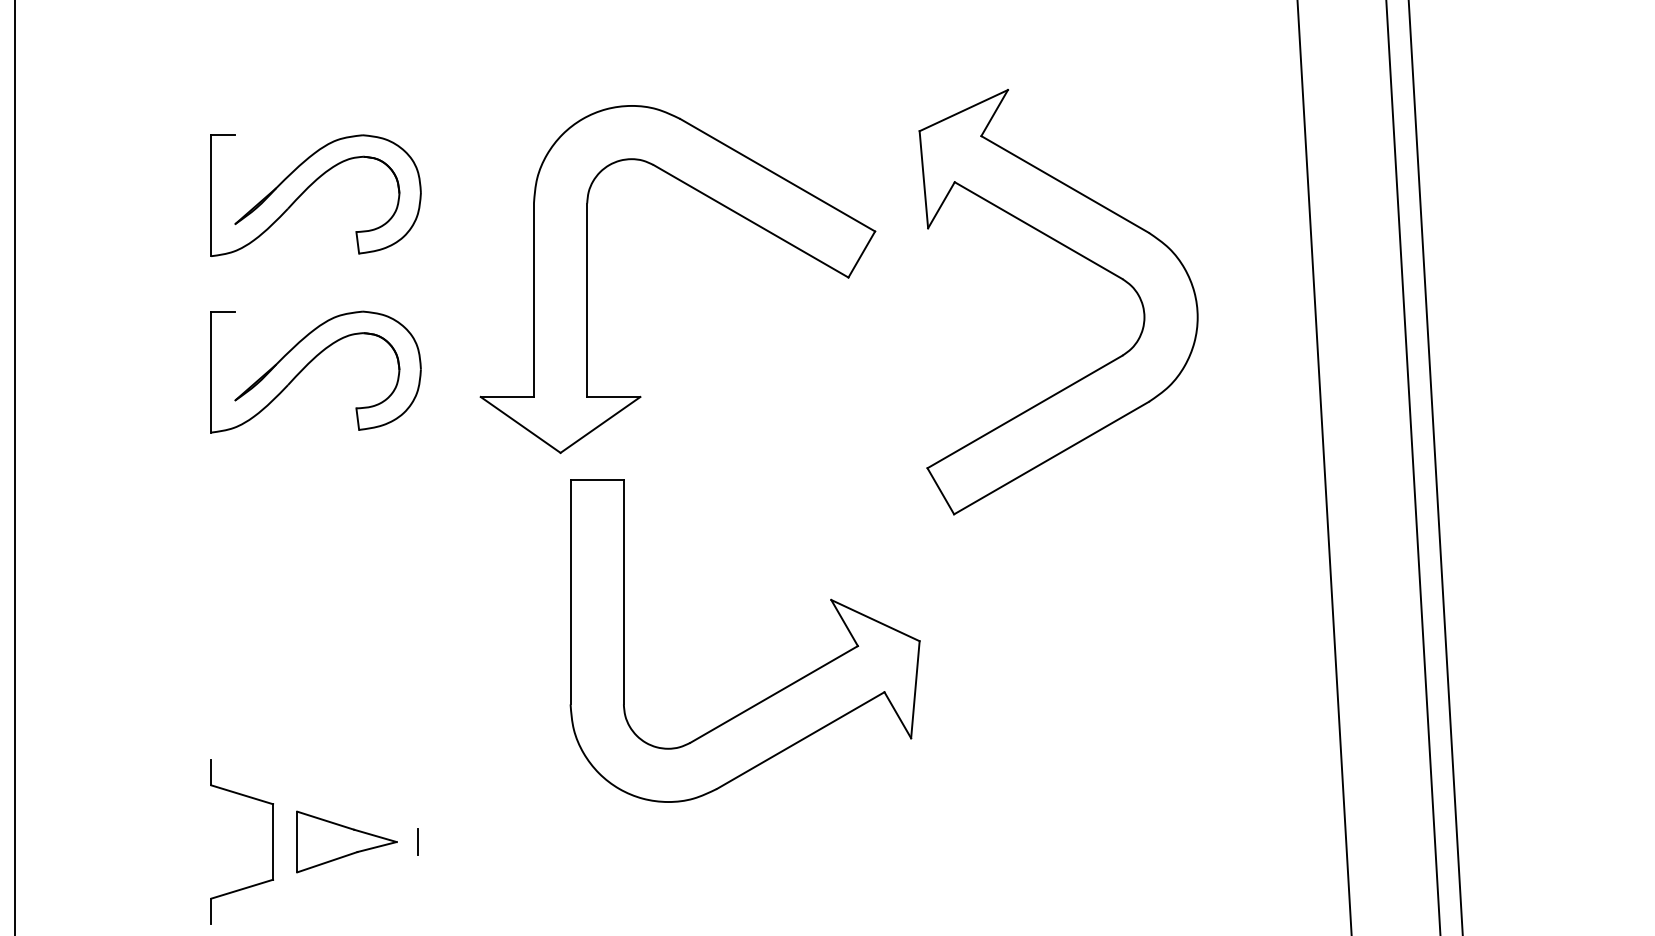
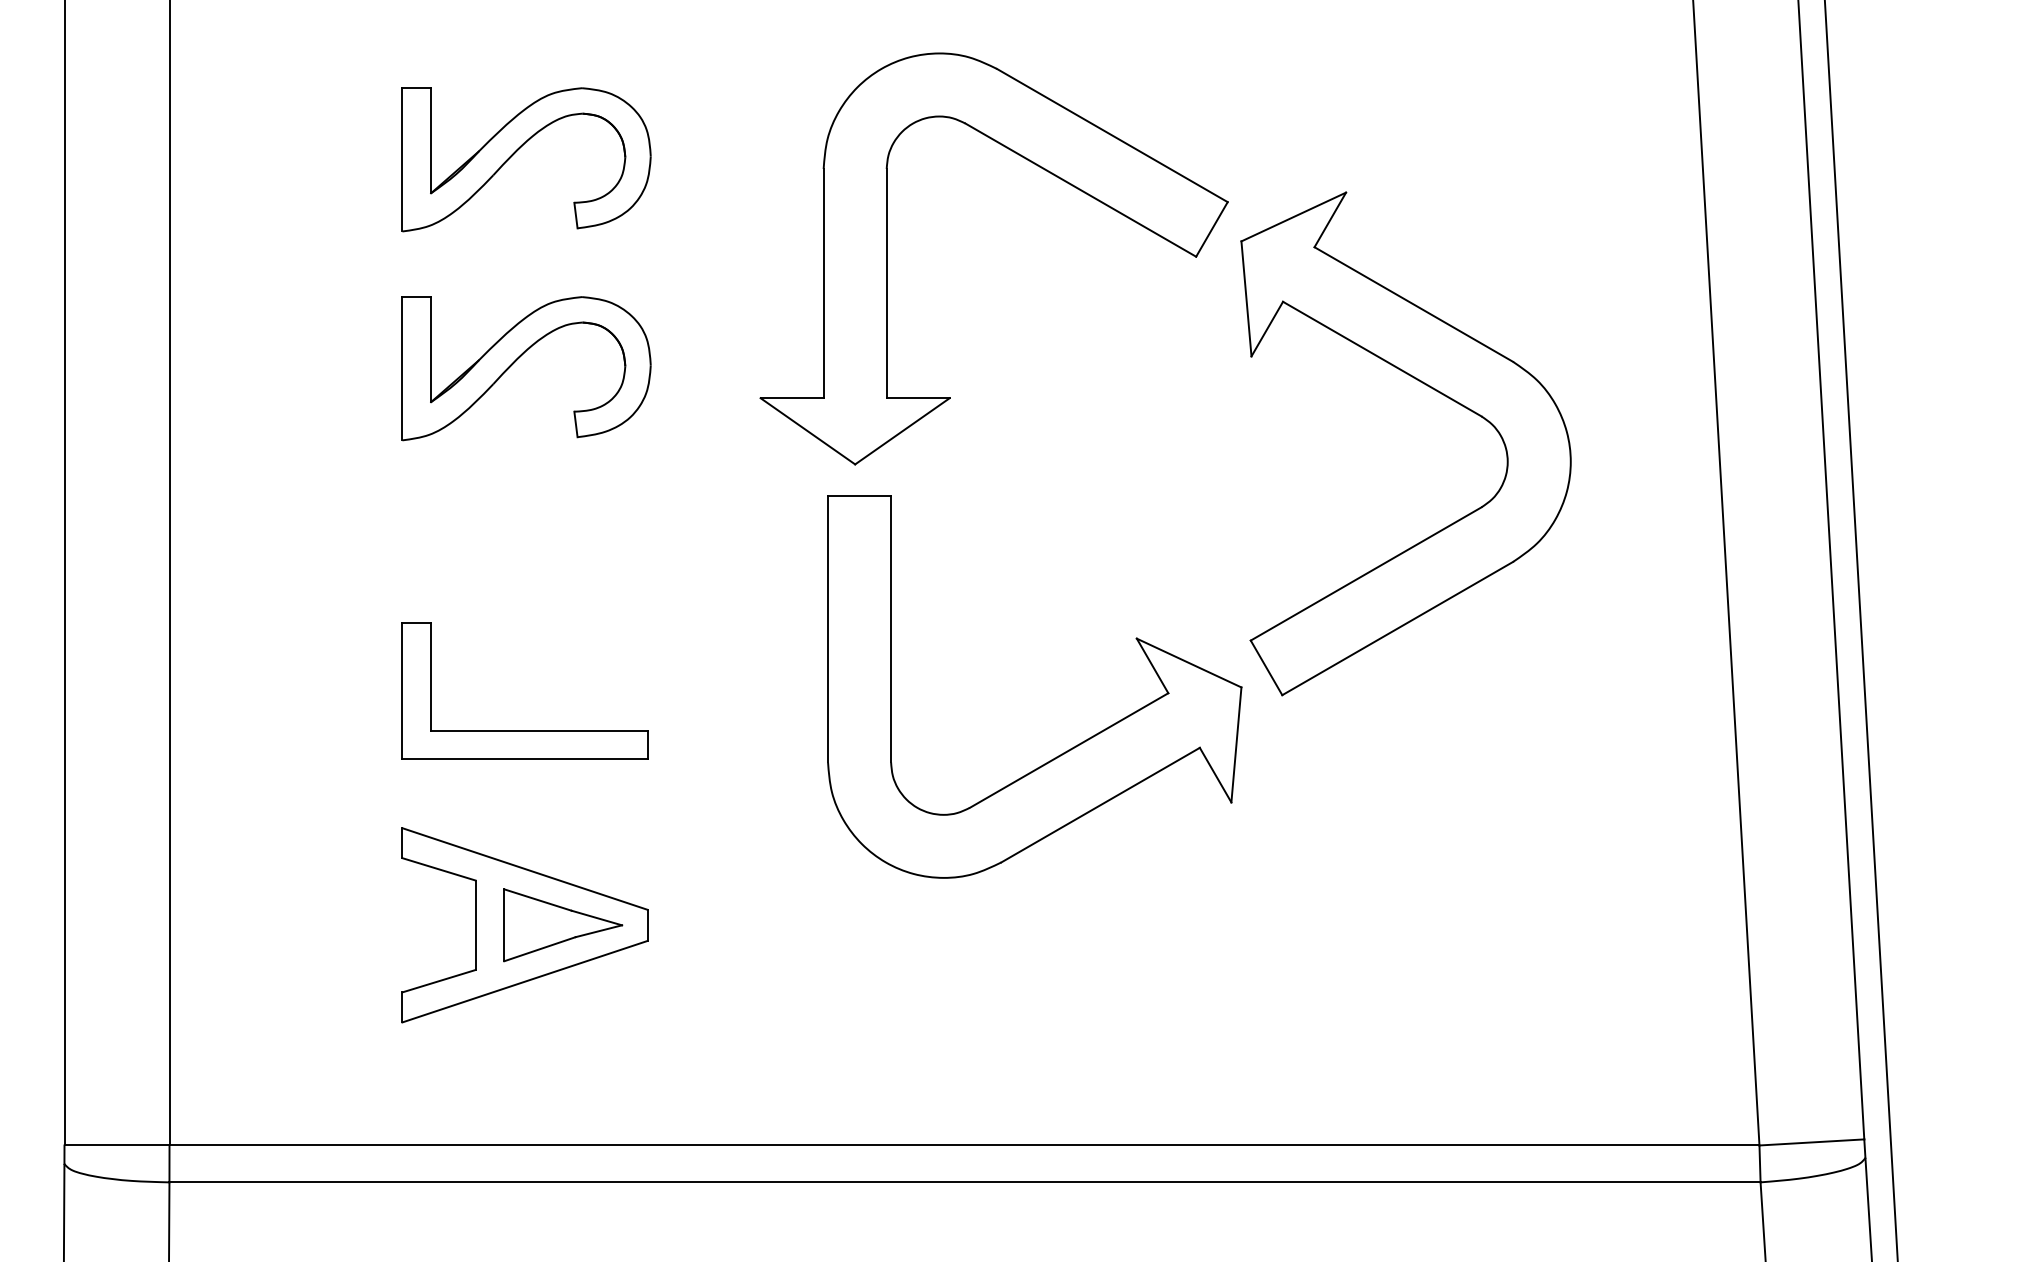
line: (235, 179) -> (431, 140), added
part: (718, 203) -> (1042, 169), moved
part: (1085, 258) -> (1437, 392), moved
line: (235, 355) -> (431, 349), added
part: (314, 677) -> (524, 730), added
line: (314, 794) -> (524, 868), added
line: (314, 889) -> (524, 981), added

